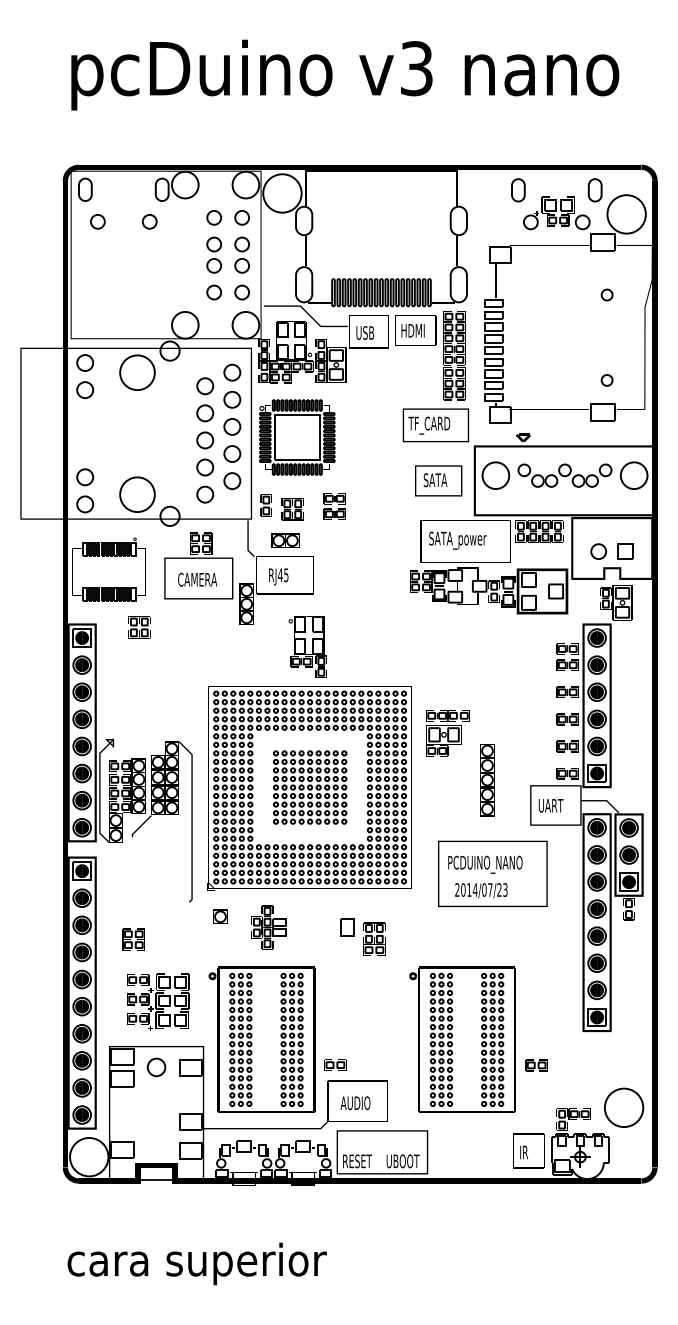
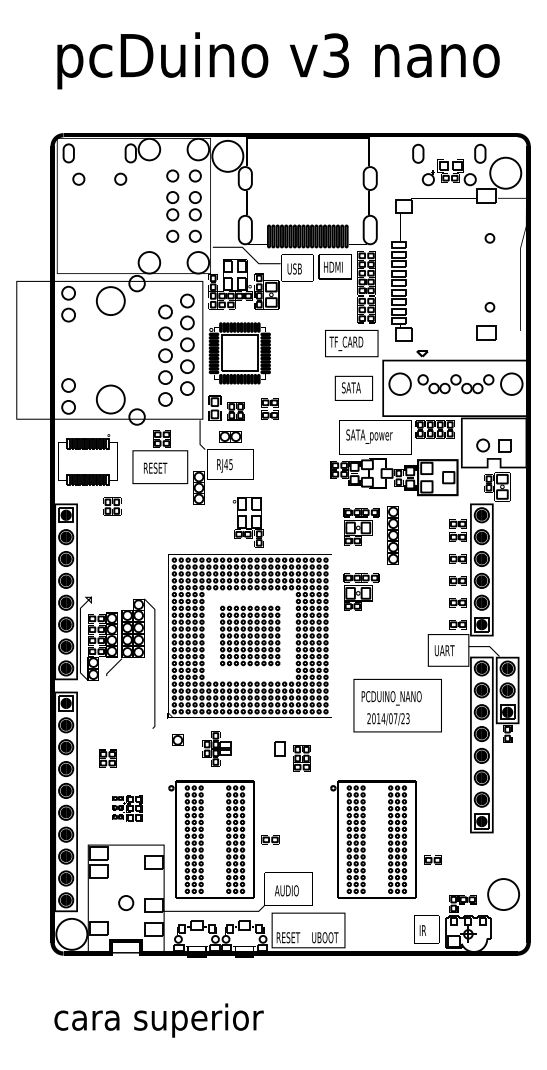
part: (265, 505) -> (214, 408), size x1.4
text: (197, 579) -> (159, 467), CAMERA -> RESET
part: (447, 652) -> (361, 526), added
part: (487, 780) -> (393, 535), moved
part: (158, 1001) -> (127, 808), size x0.6
part: (335, 1064) -> (270, 839), moved
circle: (156, 1067) -> (126, 903), moved

